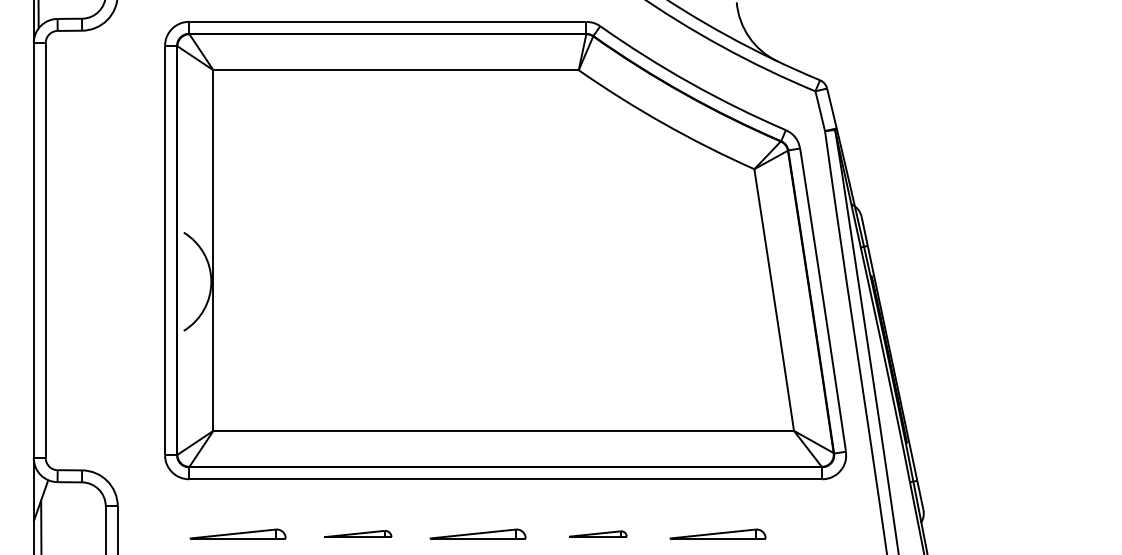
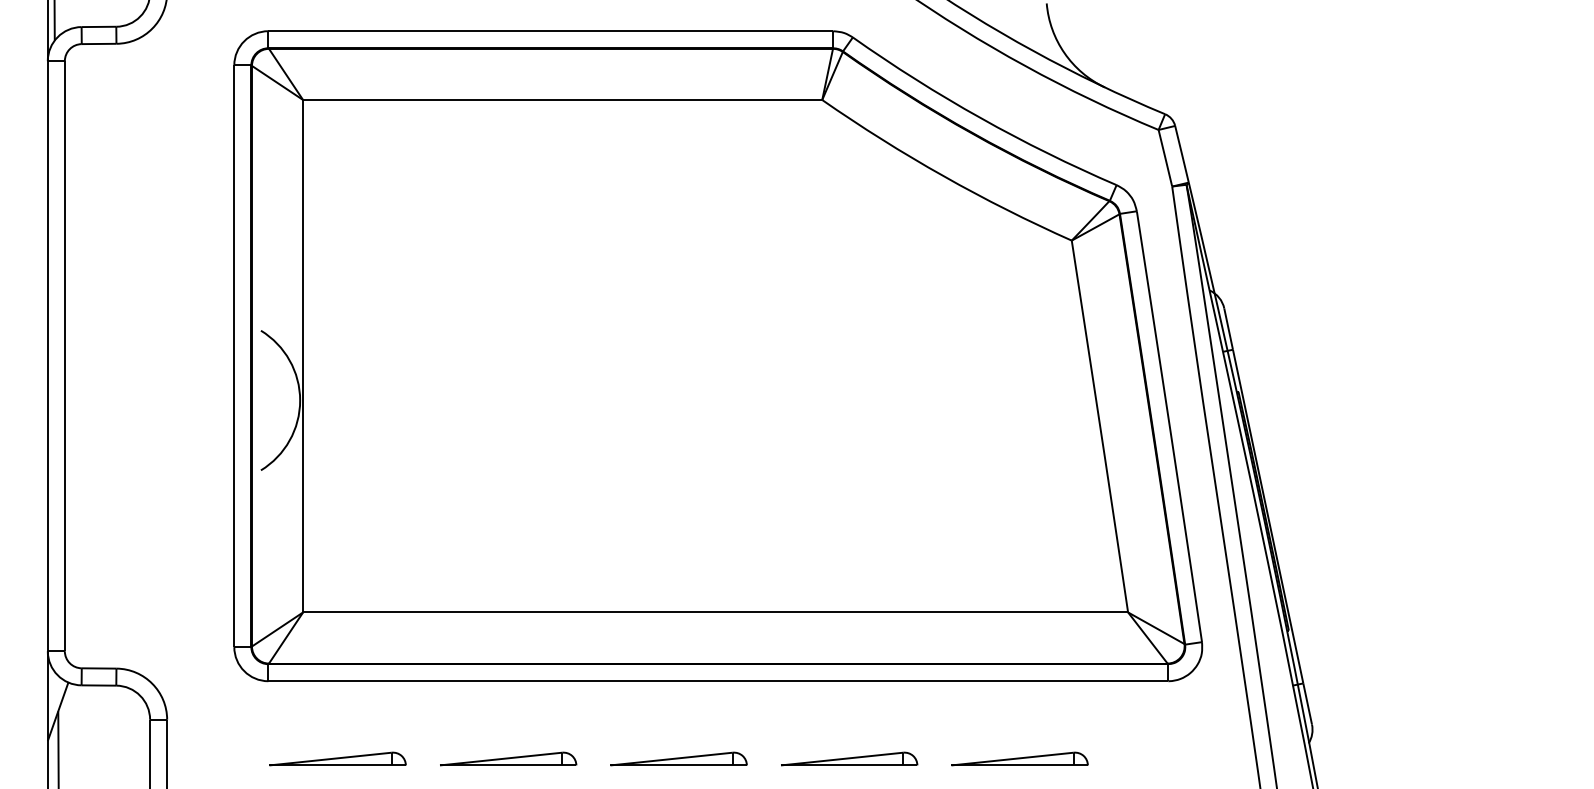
part: (357, 533) -> (508, 758), size x1.43
part: (597, 533) -> (849, 758), size x1.67

